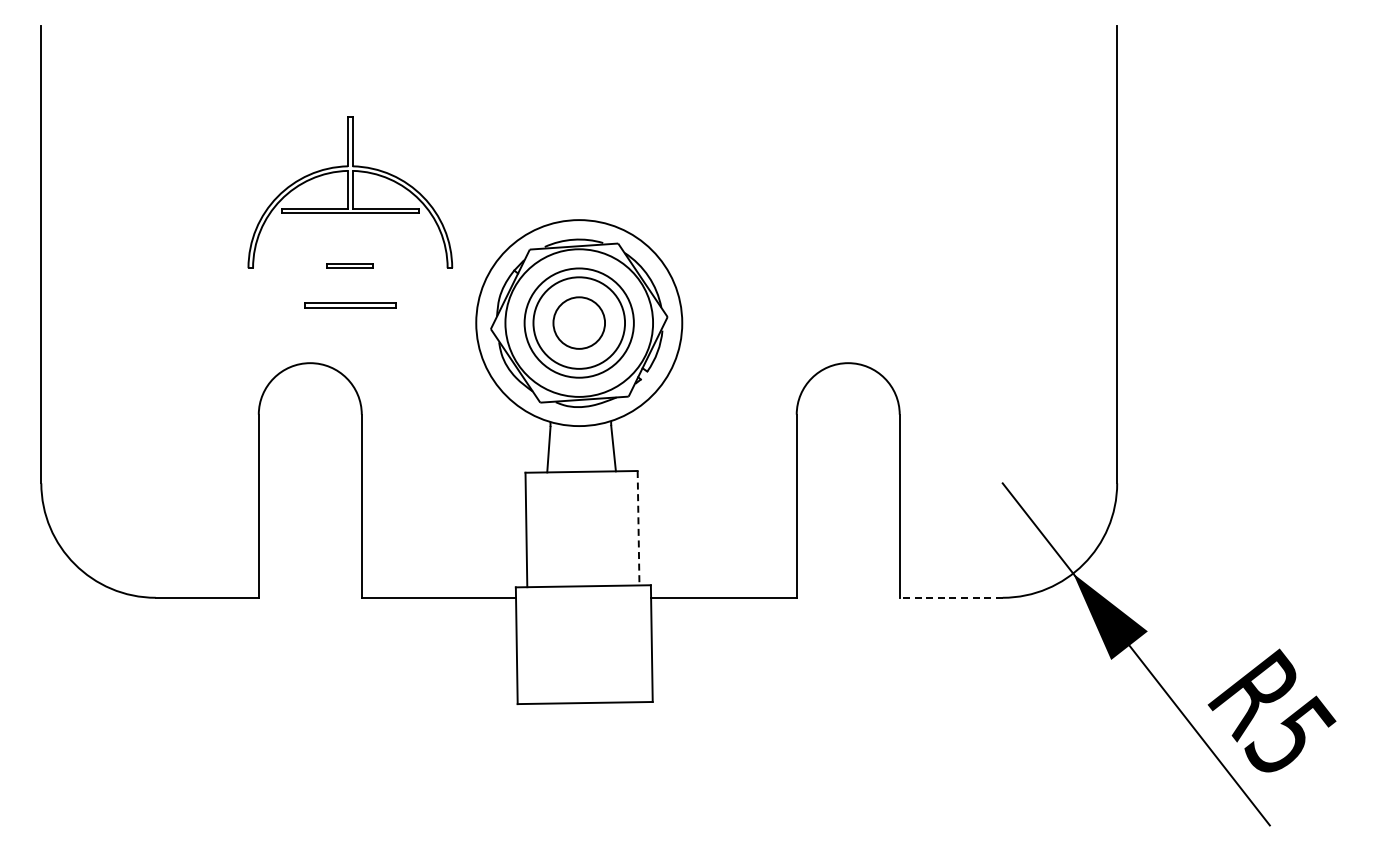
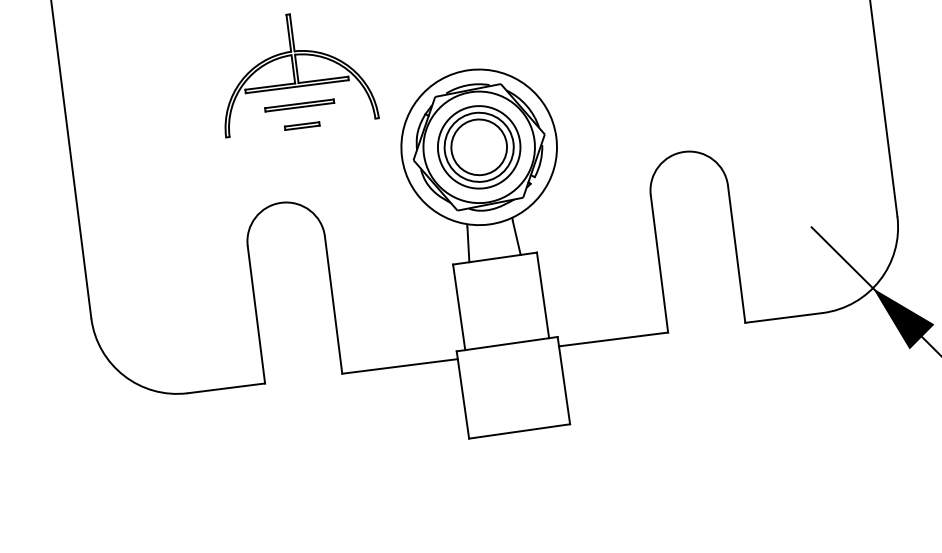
part: (350, 305) -> (299, 105), moved
circle: (579, 322) -> (479, 146), size x1.43
line: (638, 528) -> (543, 295), dashed -> solid
line: (951, 597) -> (784, 317), dashed -> solid

